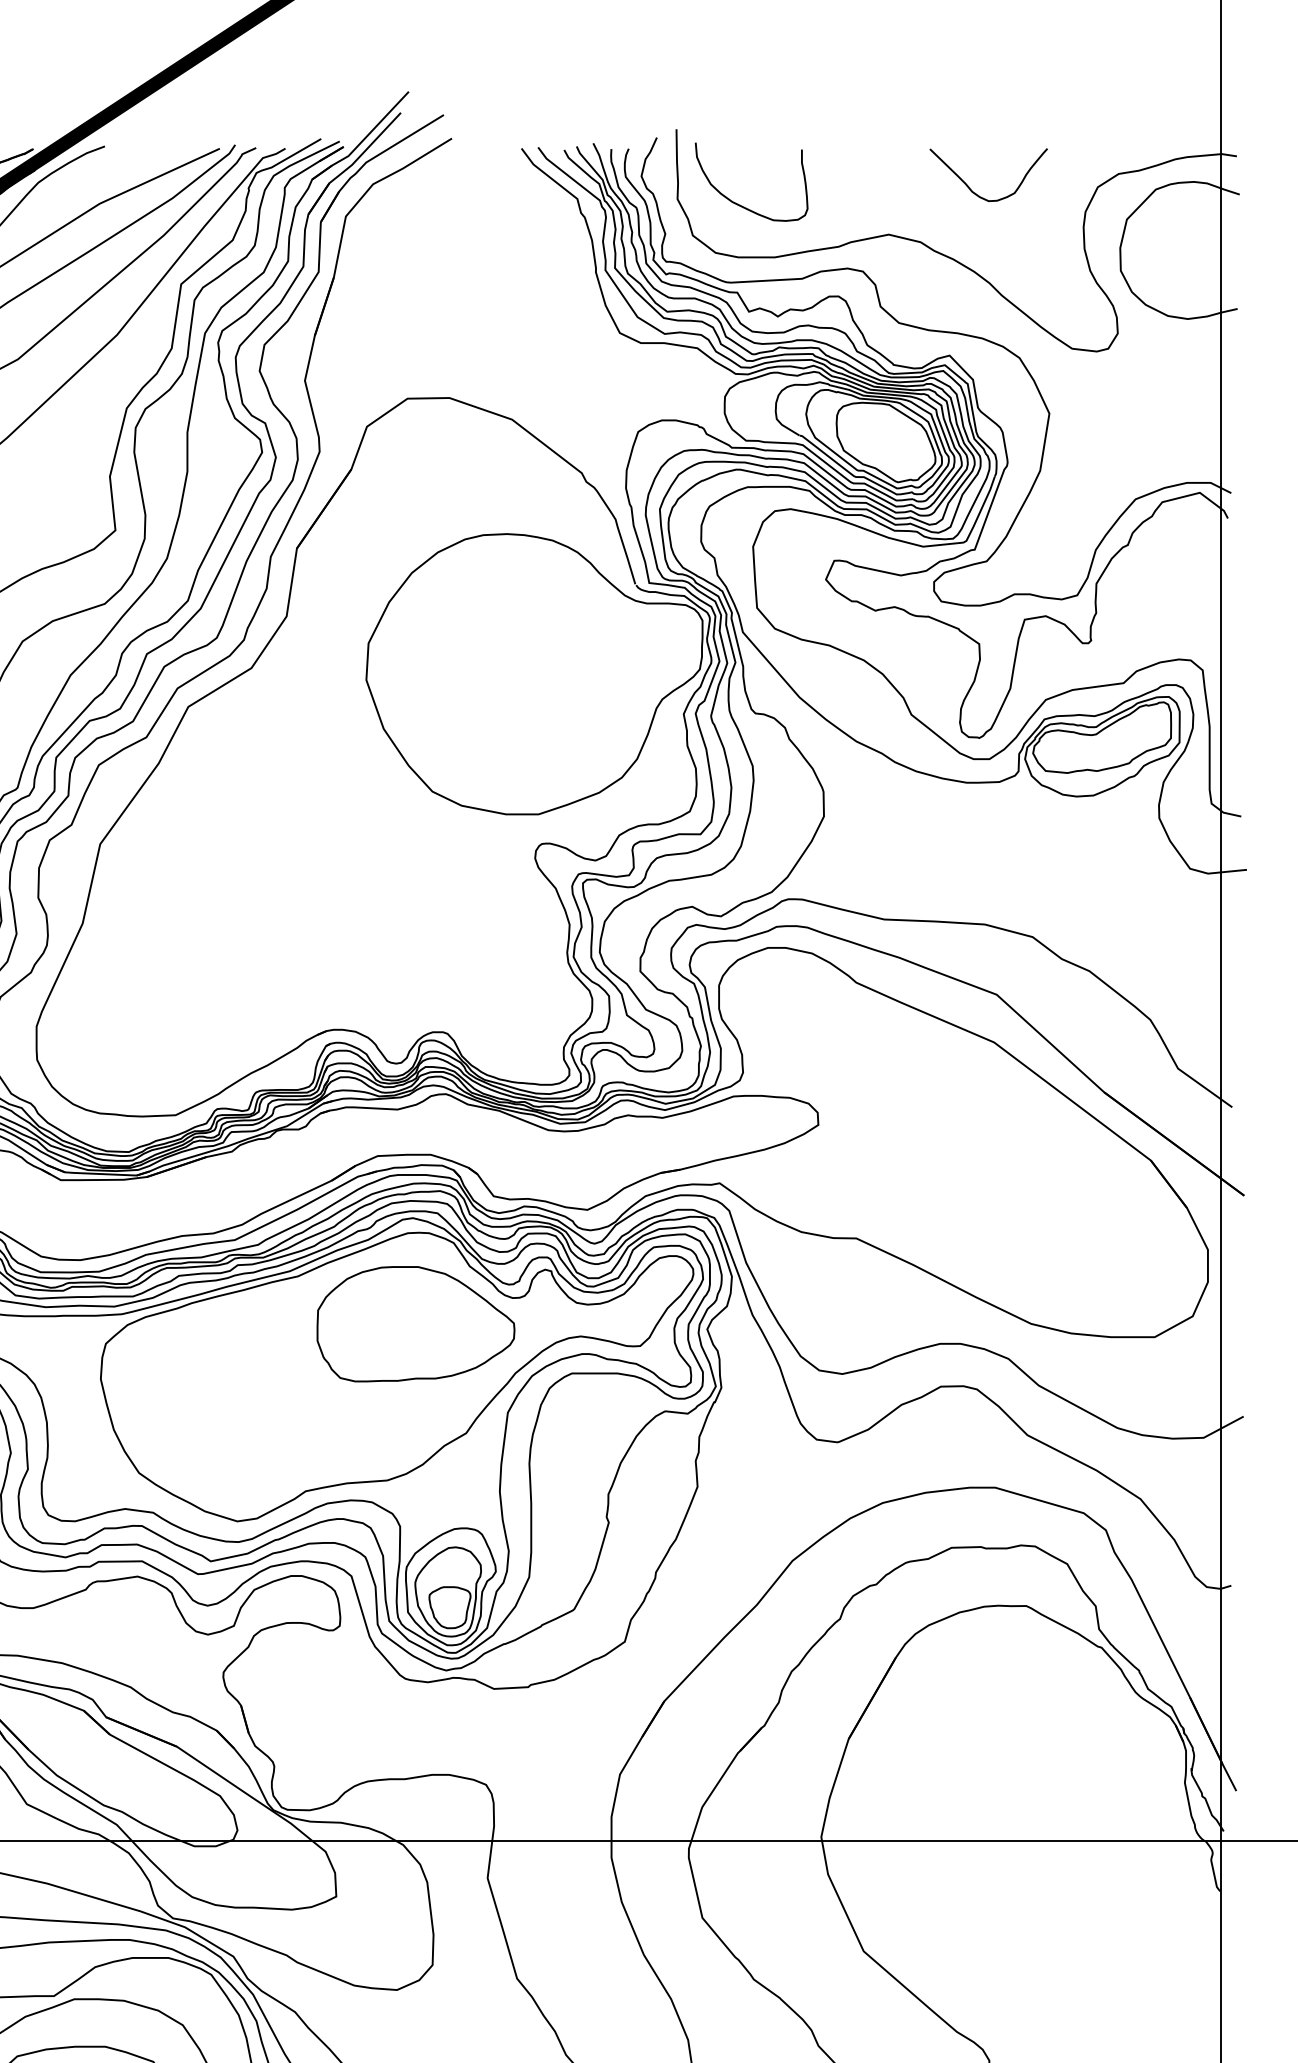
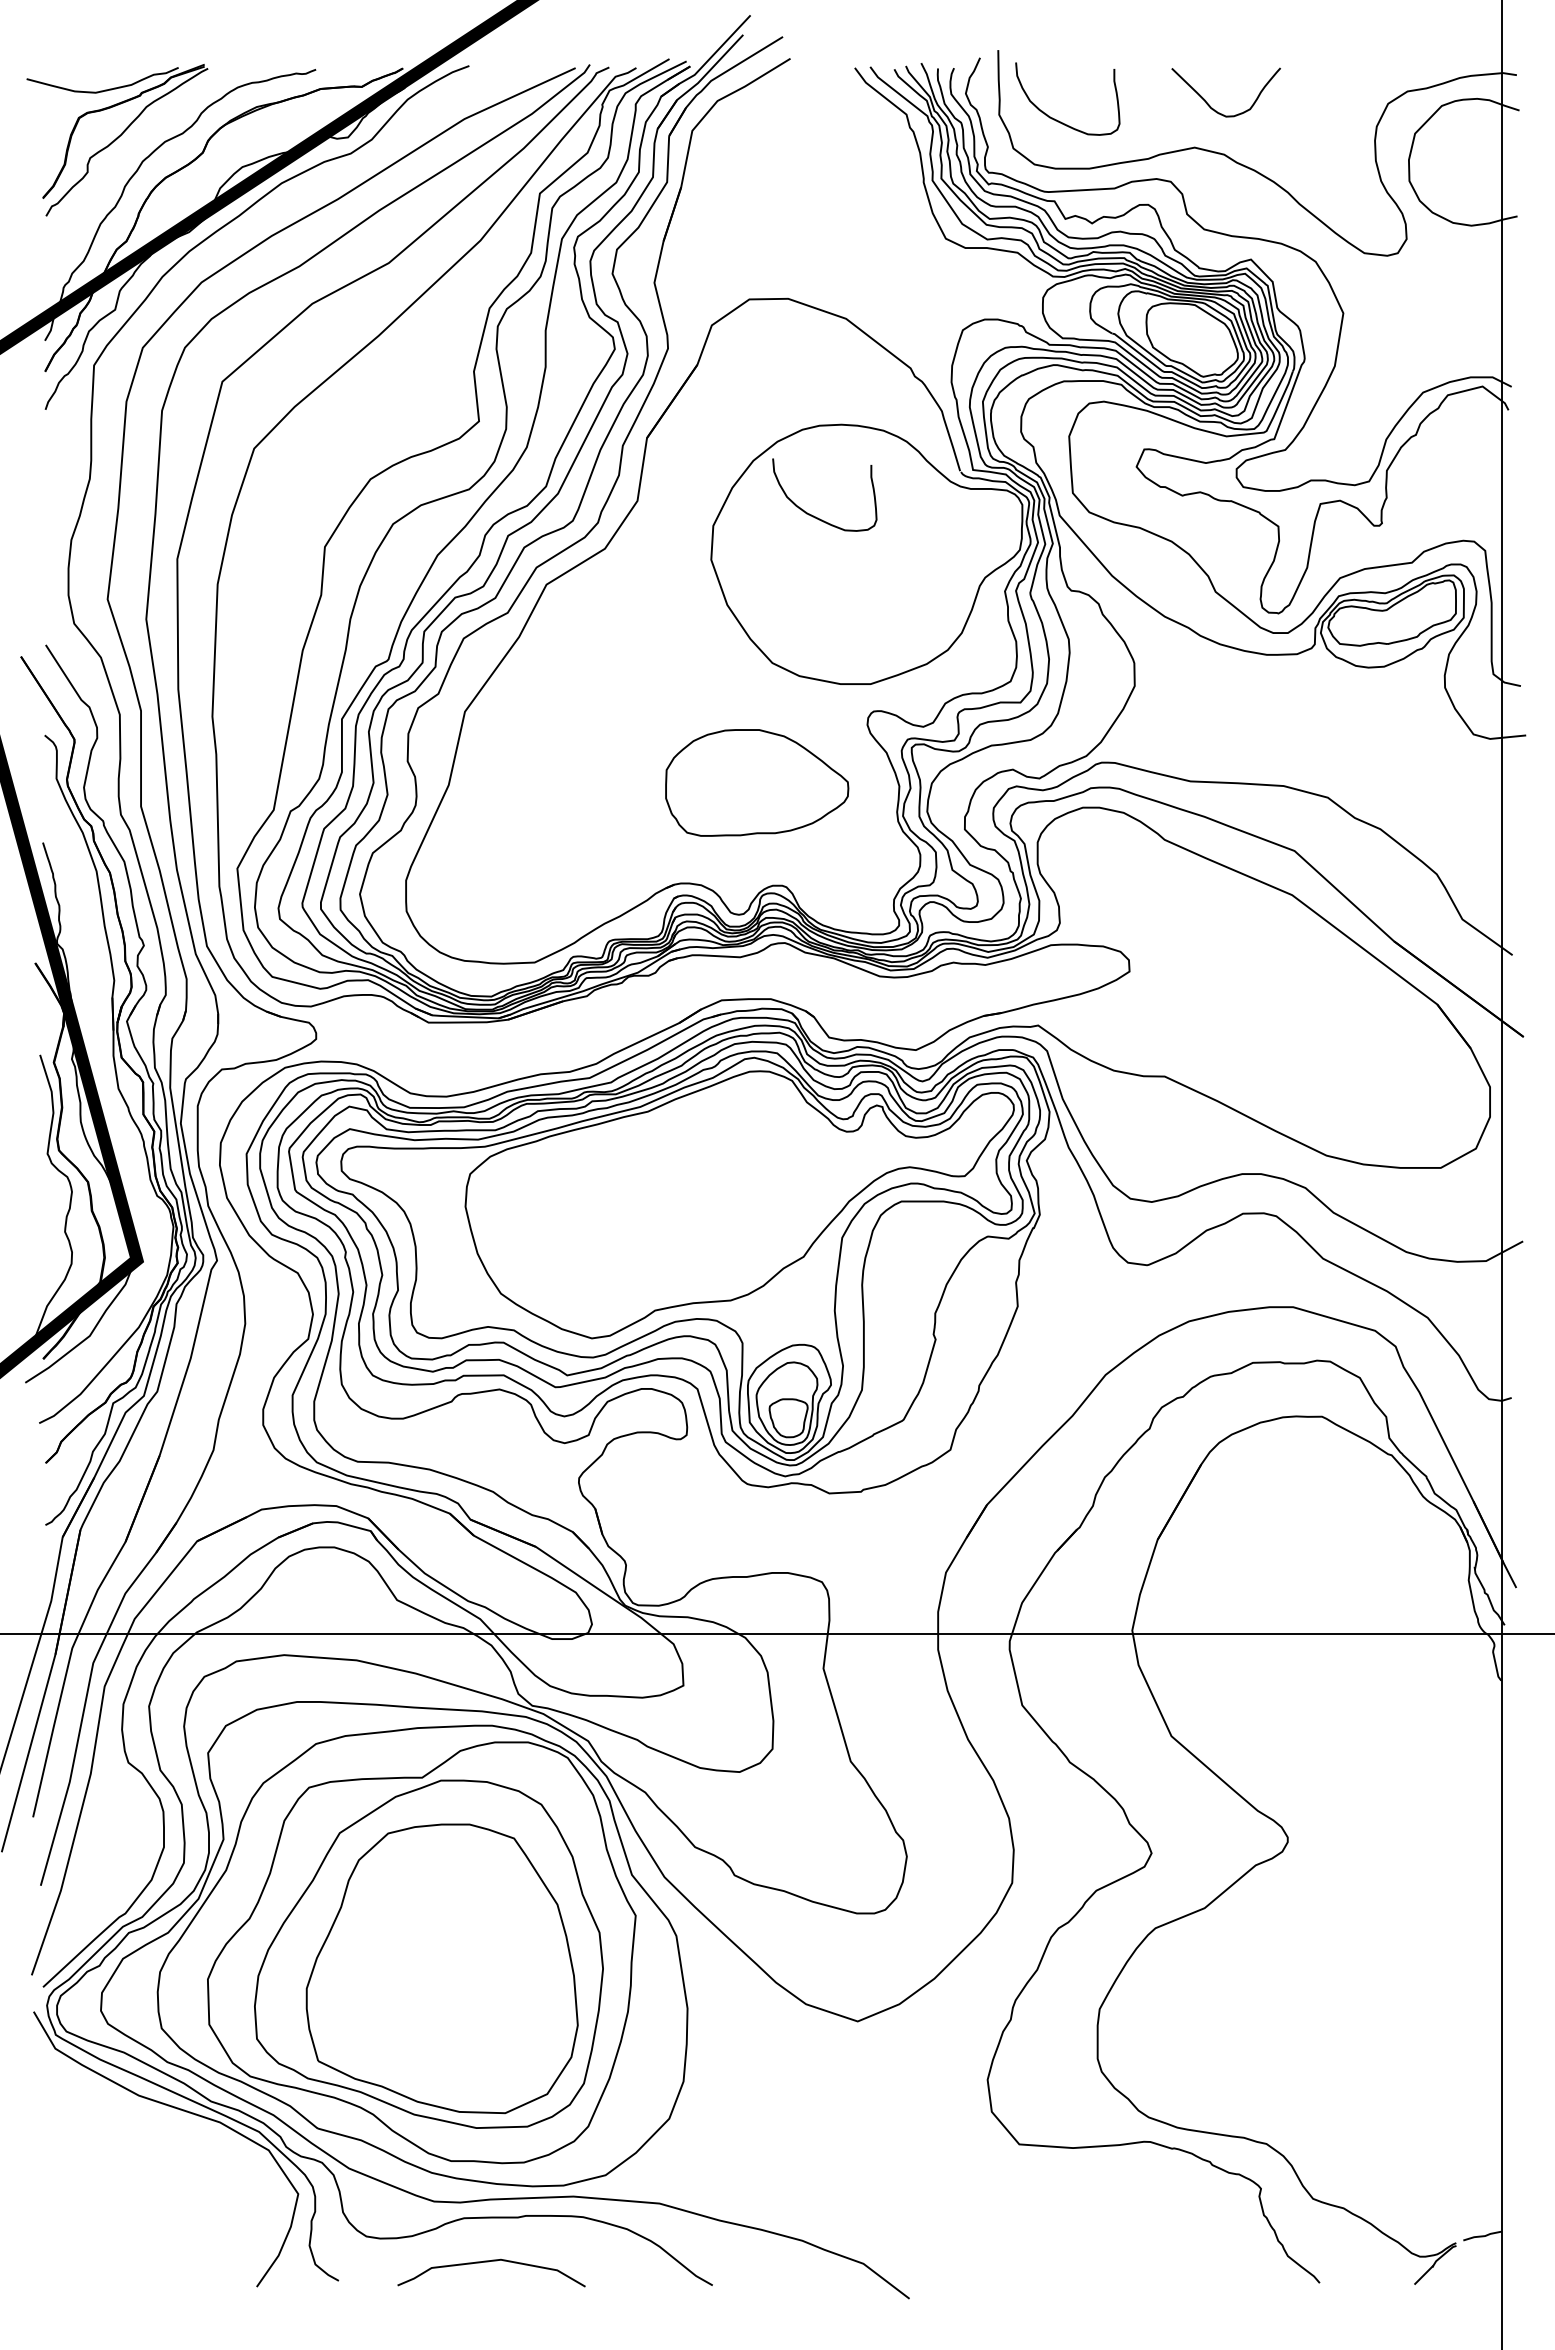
curve: (971, 189) -> (1210, 105), moved
curve: (476, 632) -> (813, 515), added
part: (416, 1323) -> (757, 782), moved

